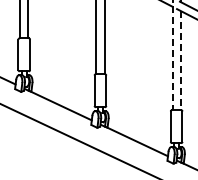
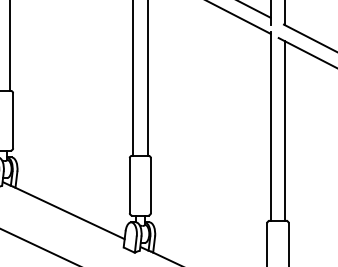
line: (172, 58) -> (270, 127), dashed -> solid
line: (180, 60) -> (284, 130), dashed -> solid

